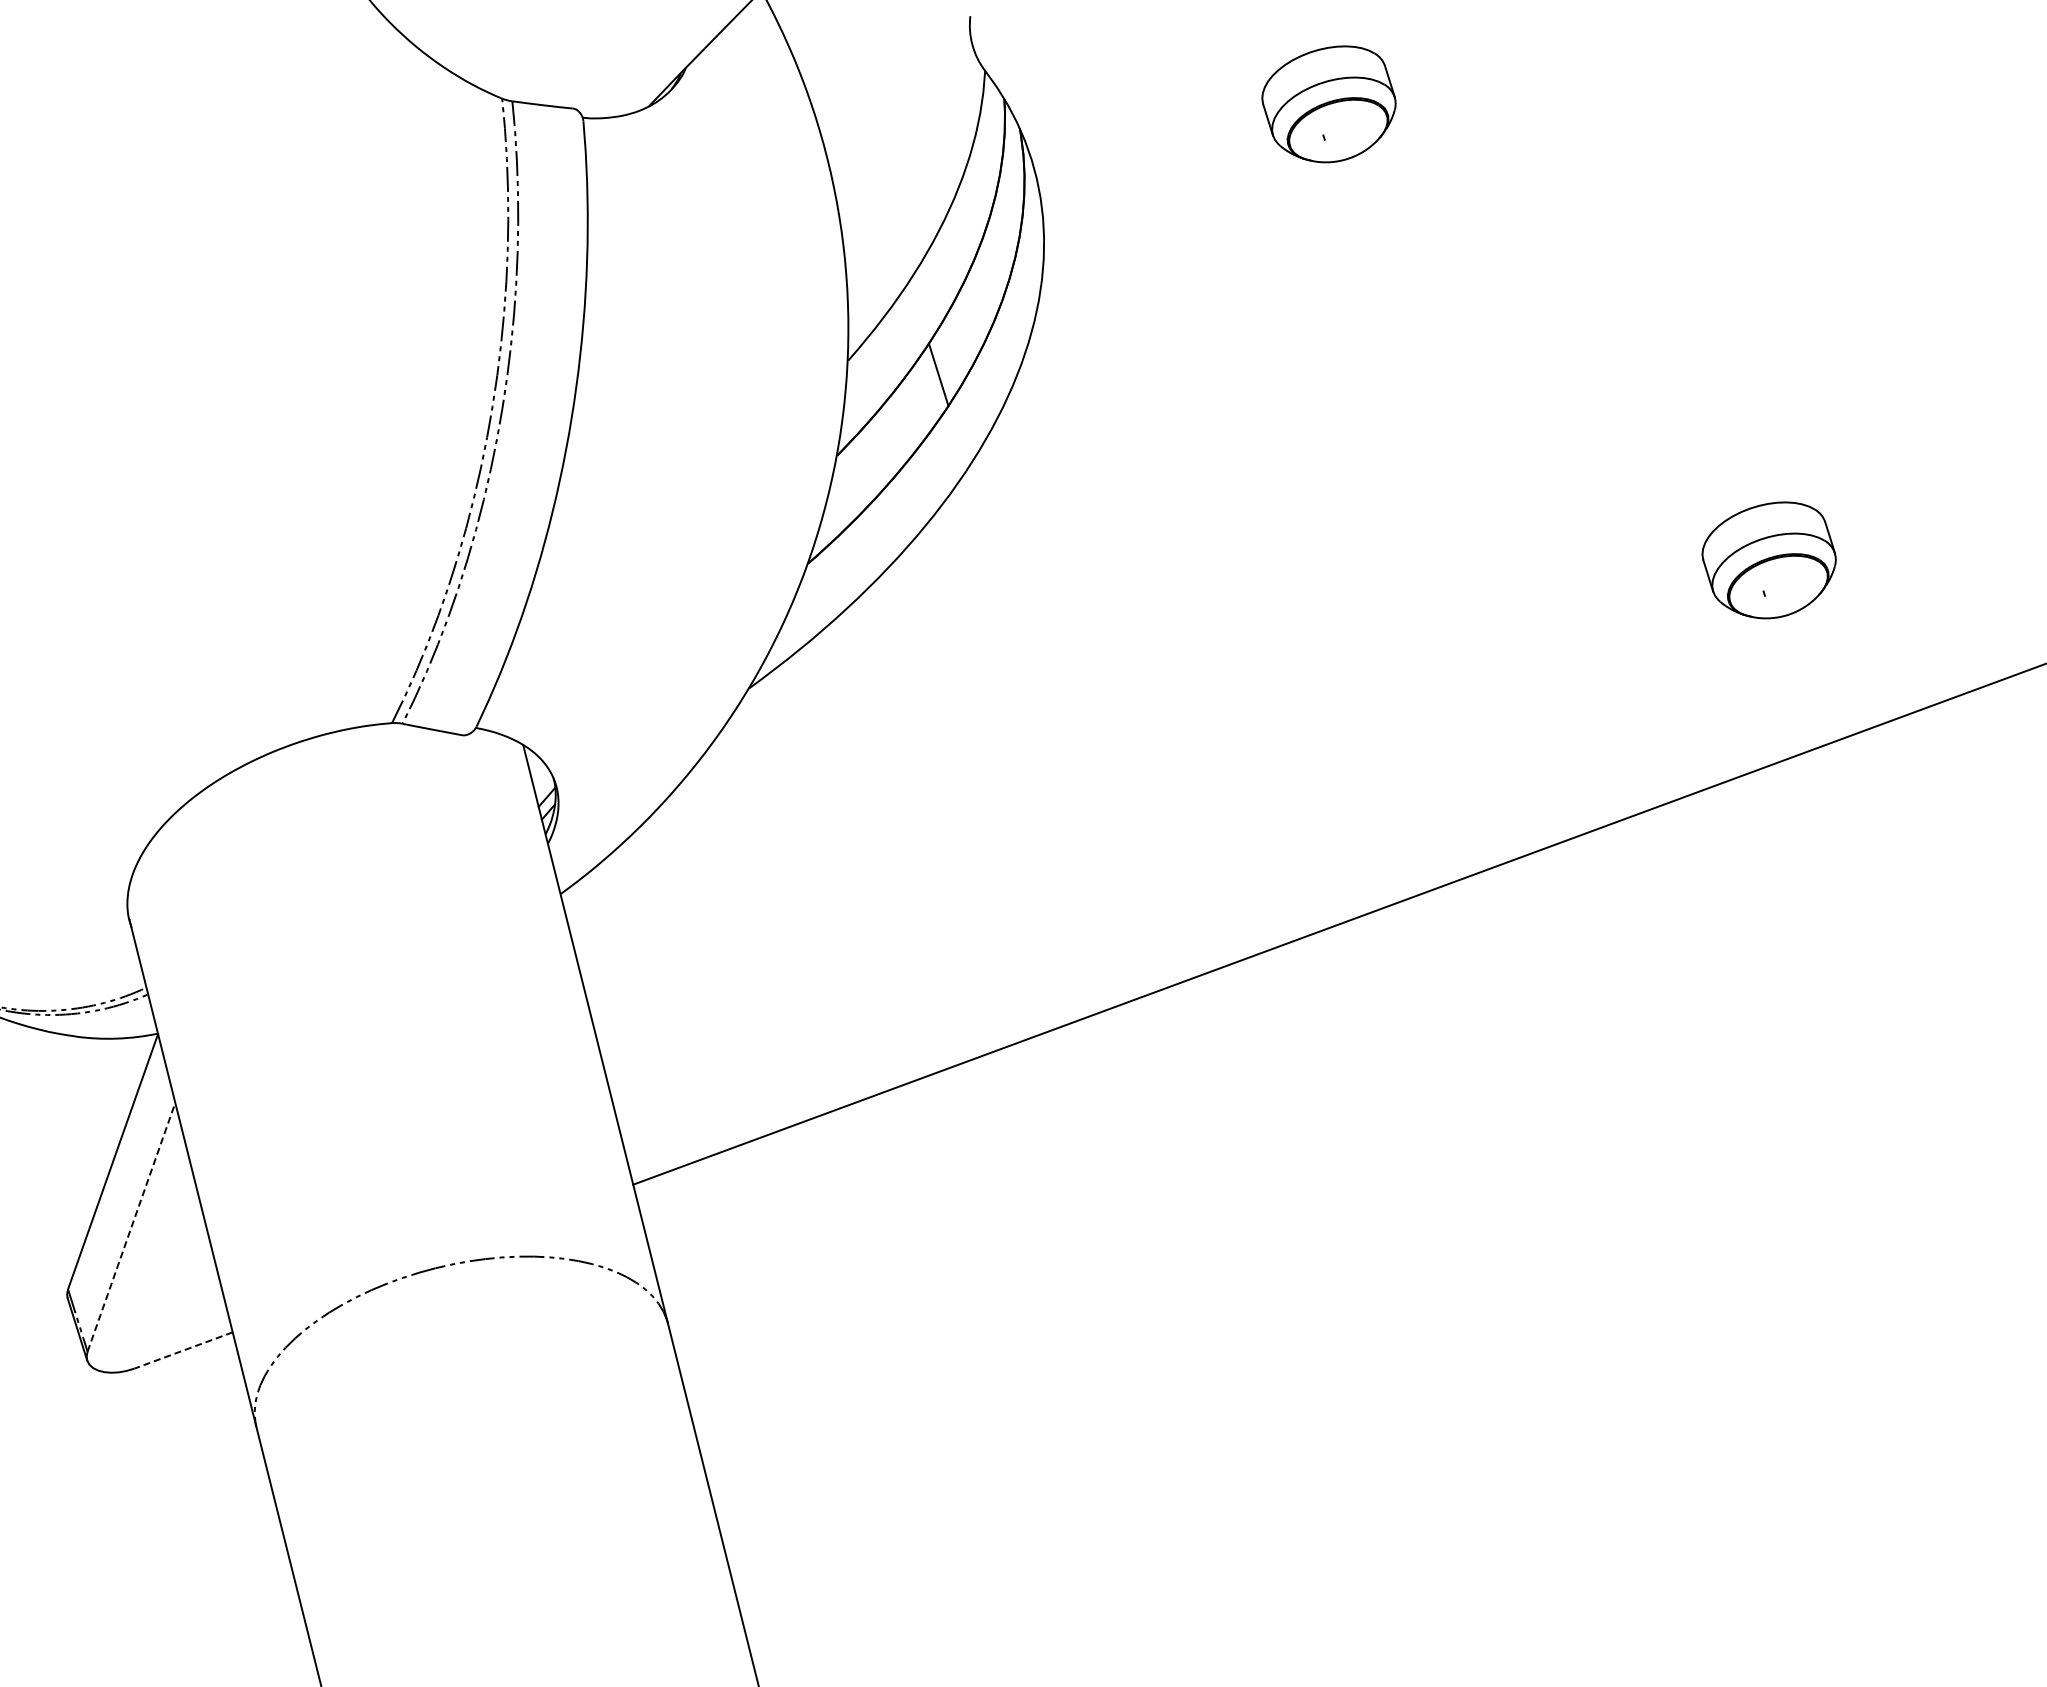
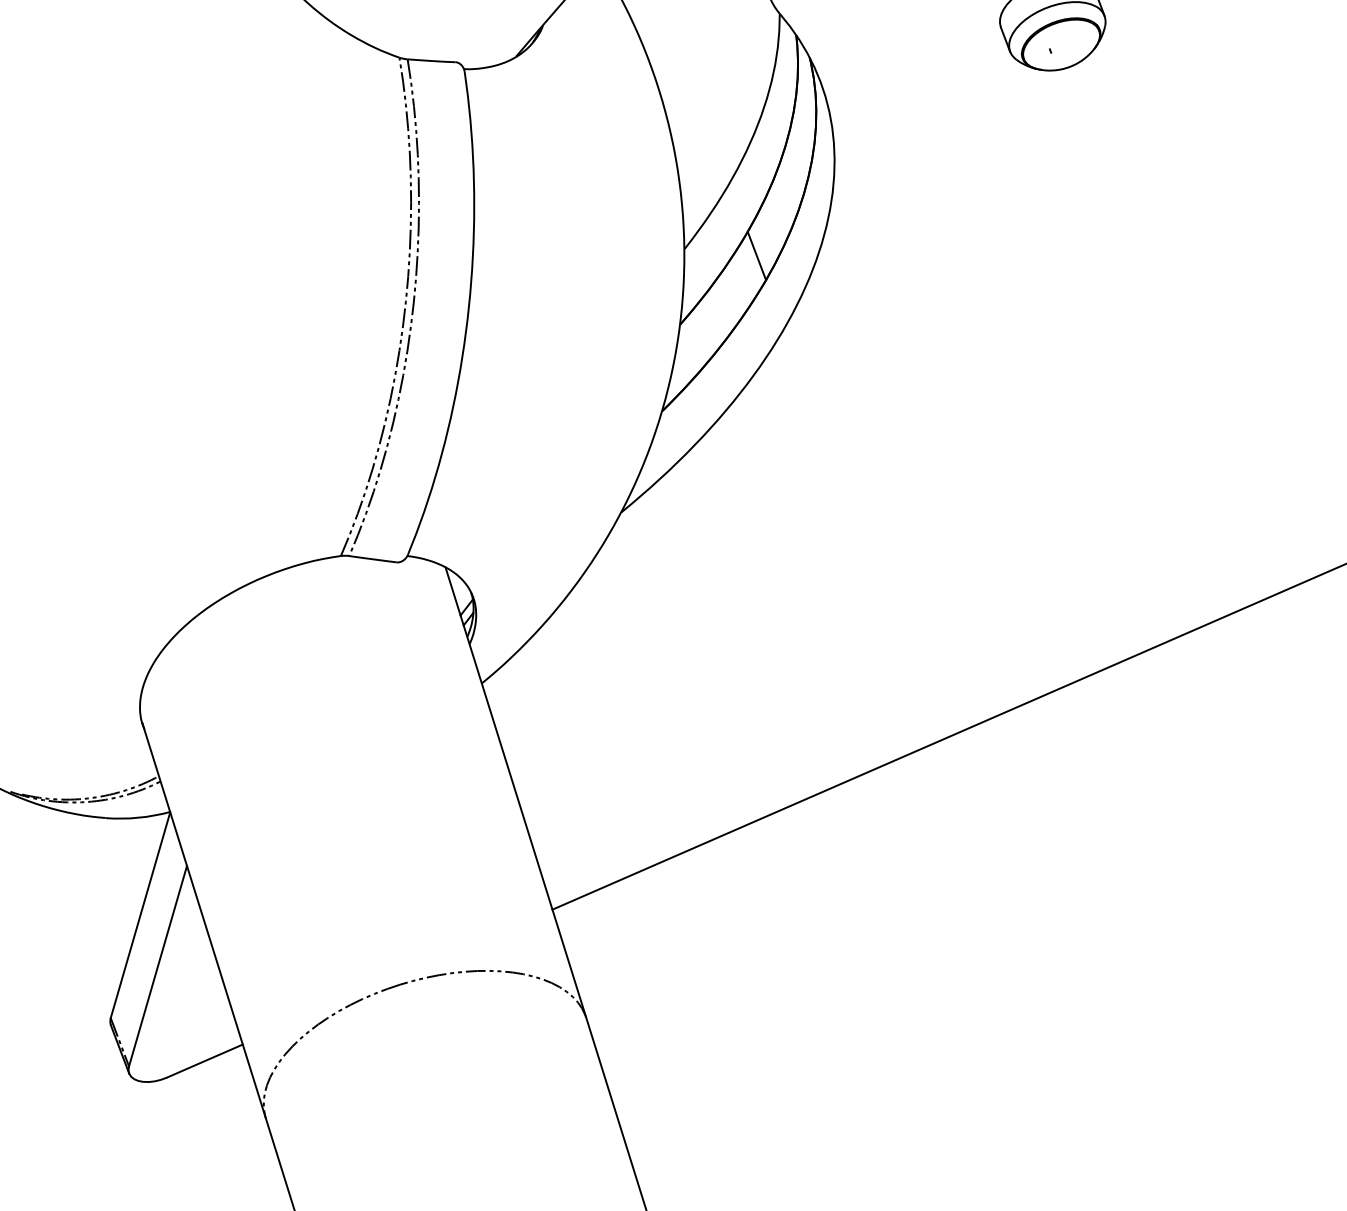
line: (131, 1227) -> (158, 966), dashed -> solid
line: (183, 1350) -> (204, 1061), dashed -> solid

